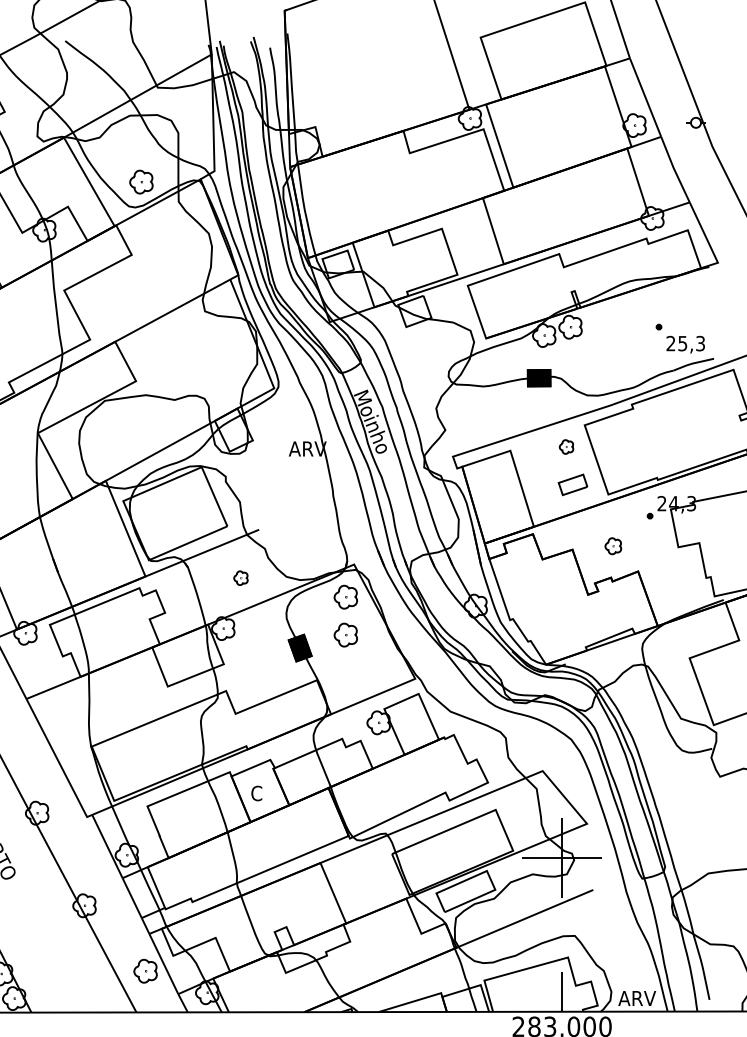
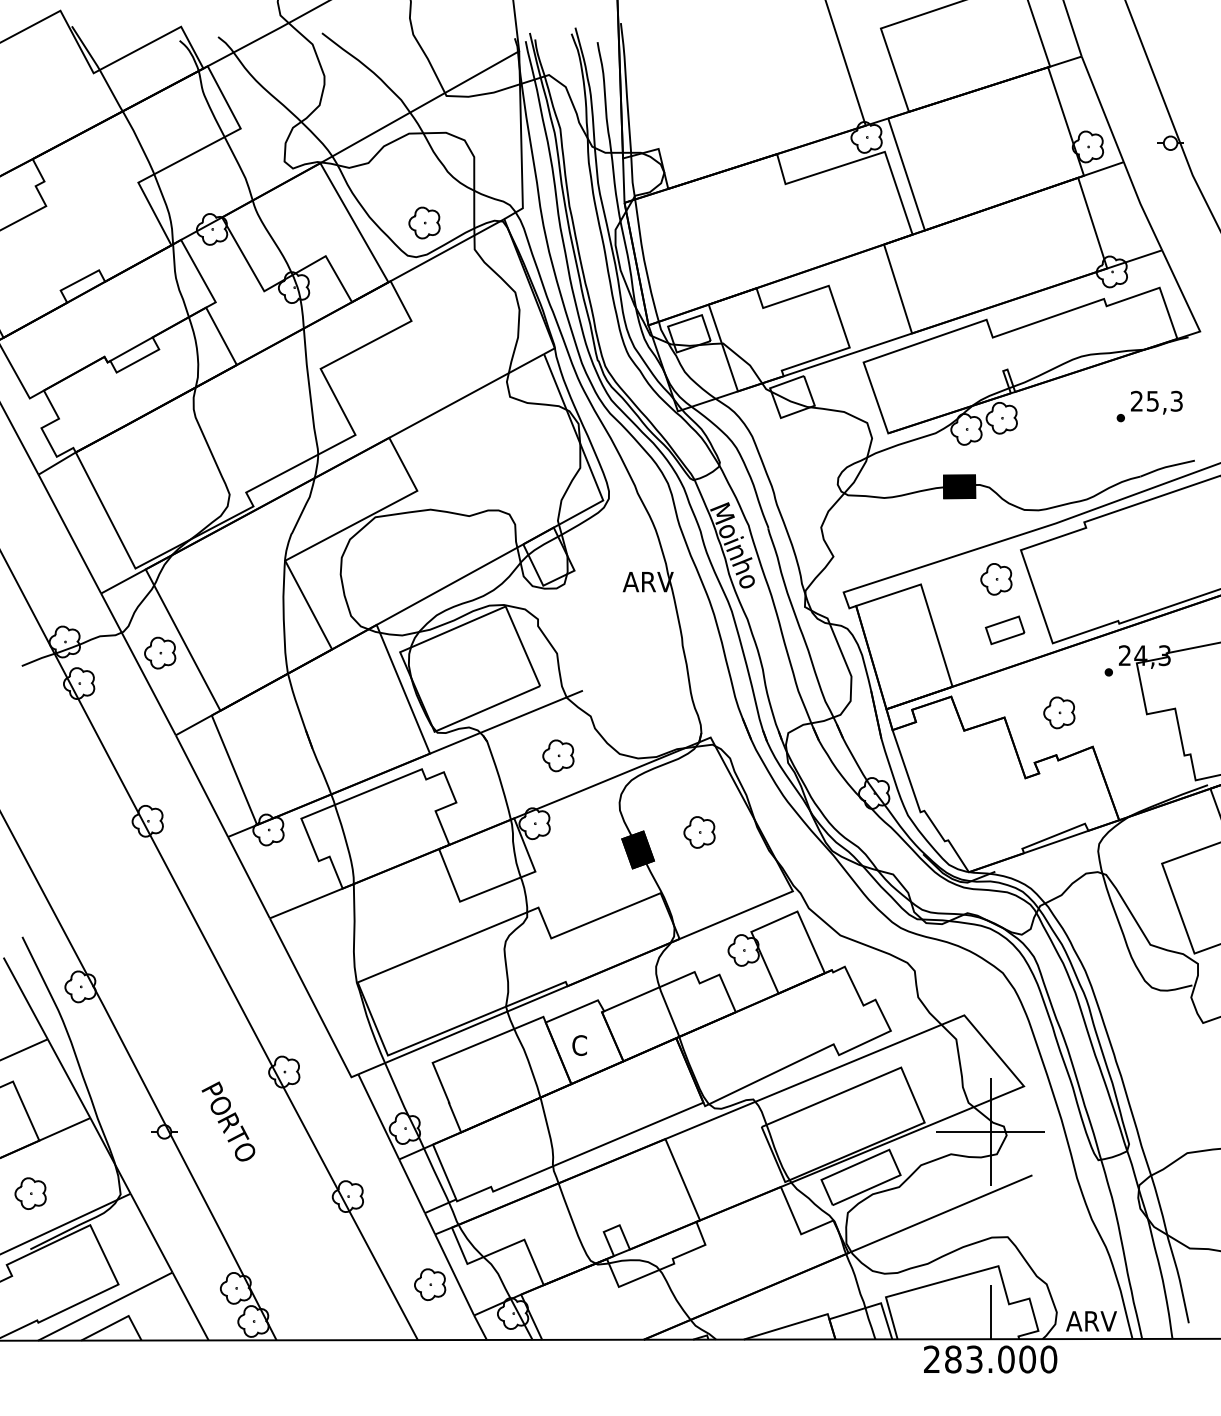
text: (685, 344) -> (1156, 402), moved
part: (566, 447) -> (996, 579), size x1.67
part: (613, 545) -> (1059, 712), size x1.43
part: (241, 577) -> (558, 755), size x1.67
part: (345, 597) -> (699, 781), removed

